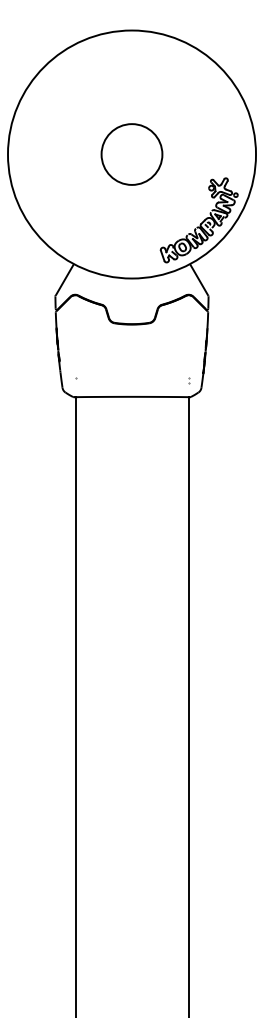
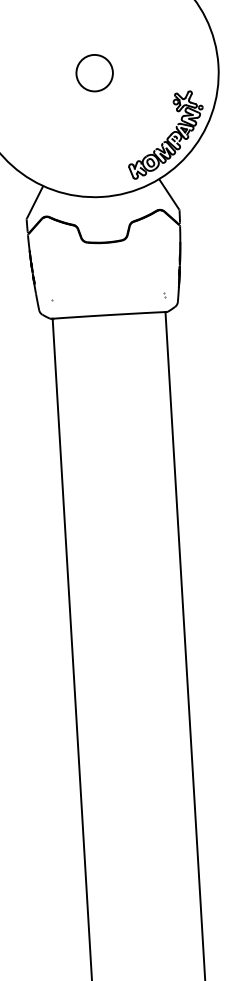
circle: (131, 154) -> (94, 73), size x0.6

